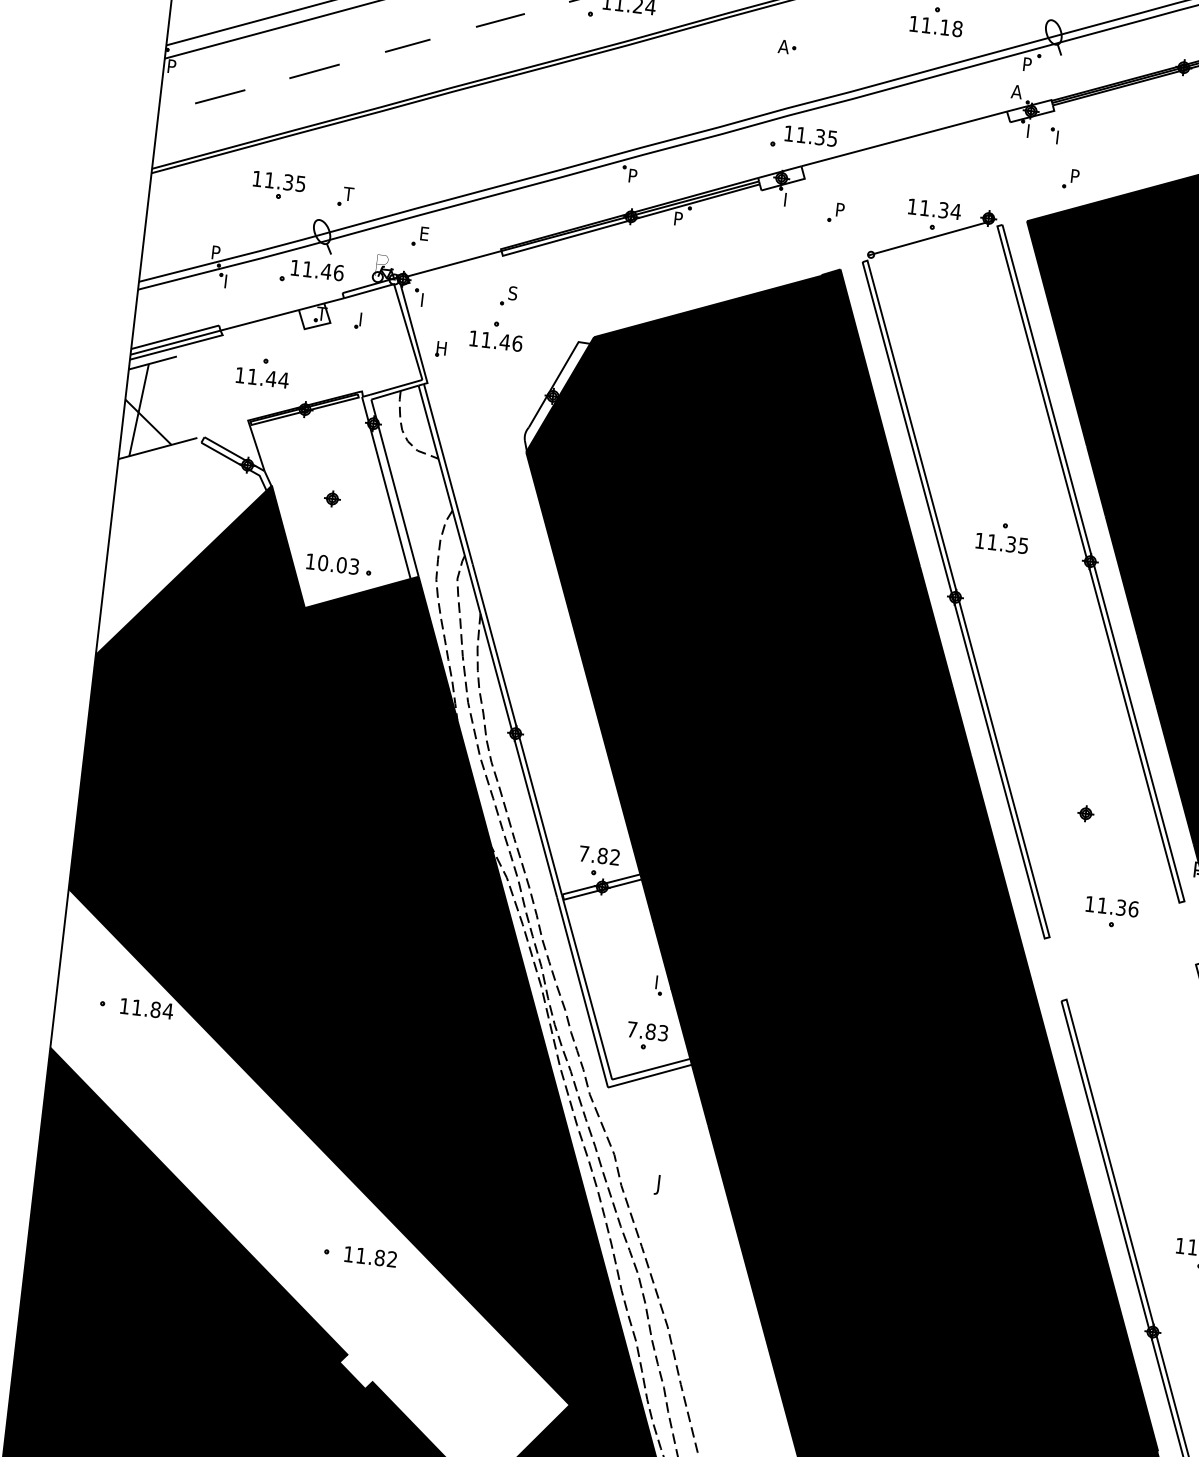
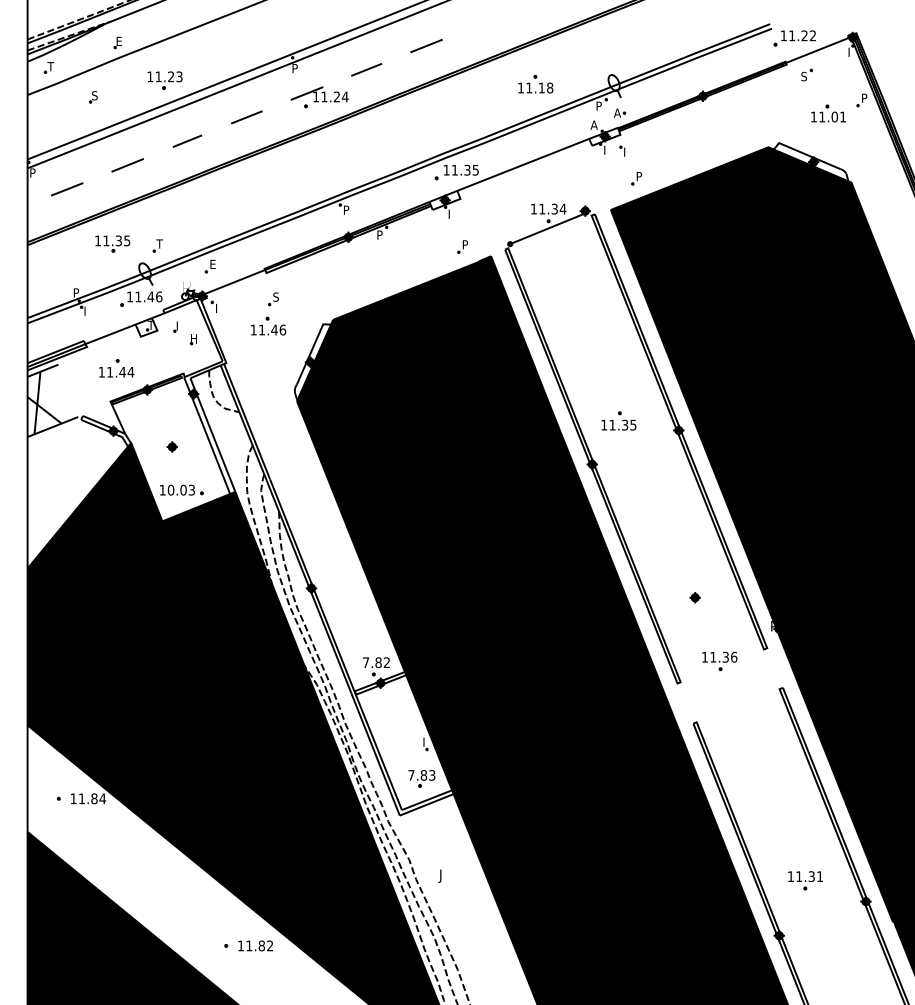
part: (786, 46) -> (619, 112), moved
part: (835, 211) -> (462, 246), moved
part: (439, 348) -> (192, 339), moved

